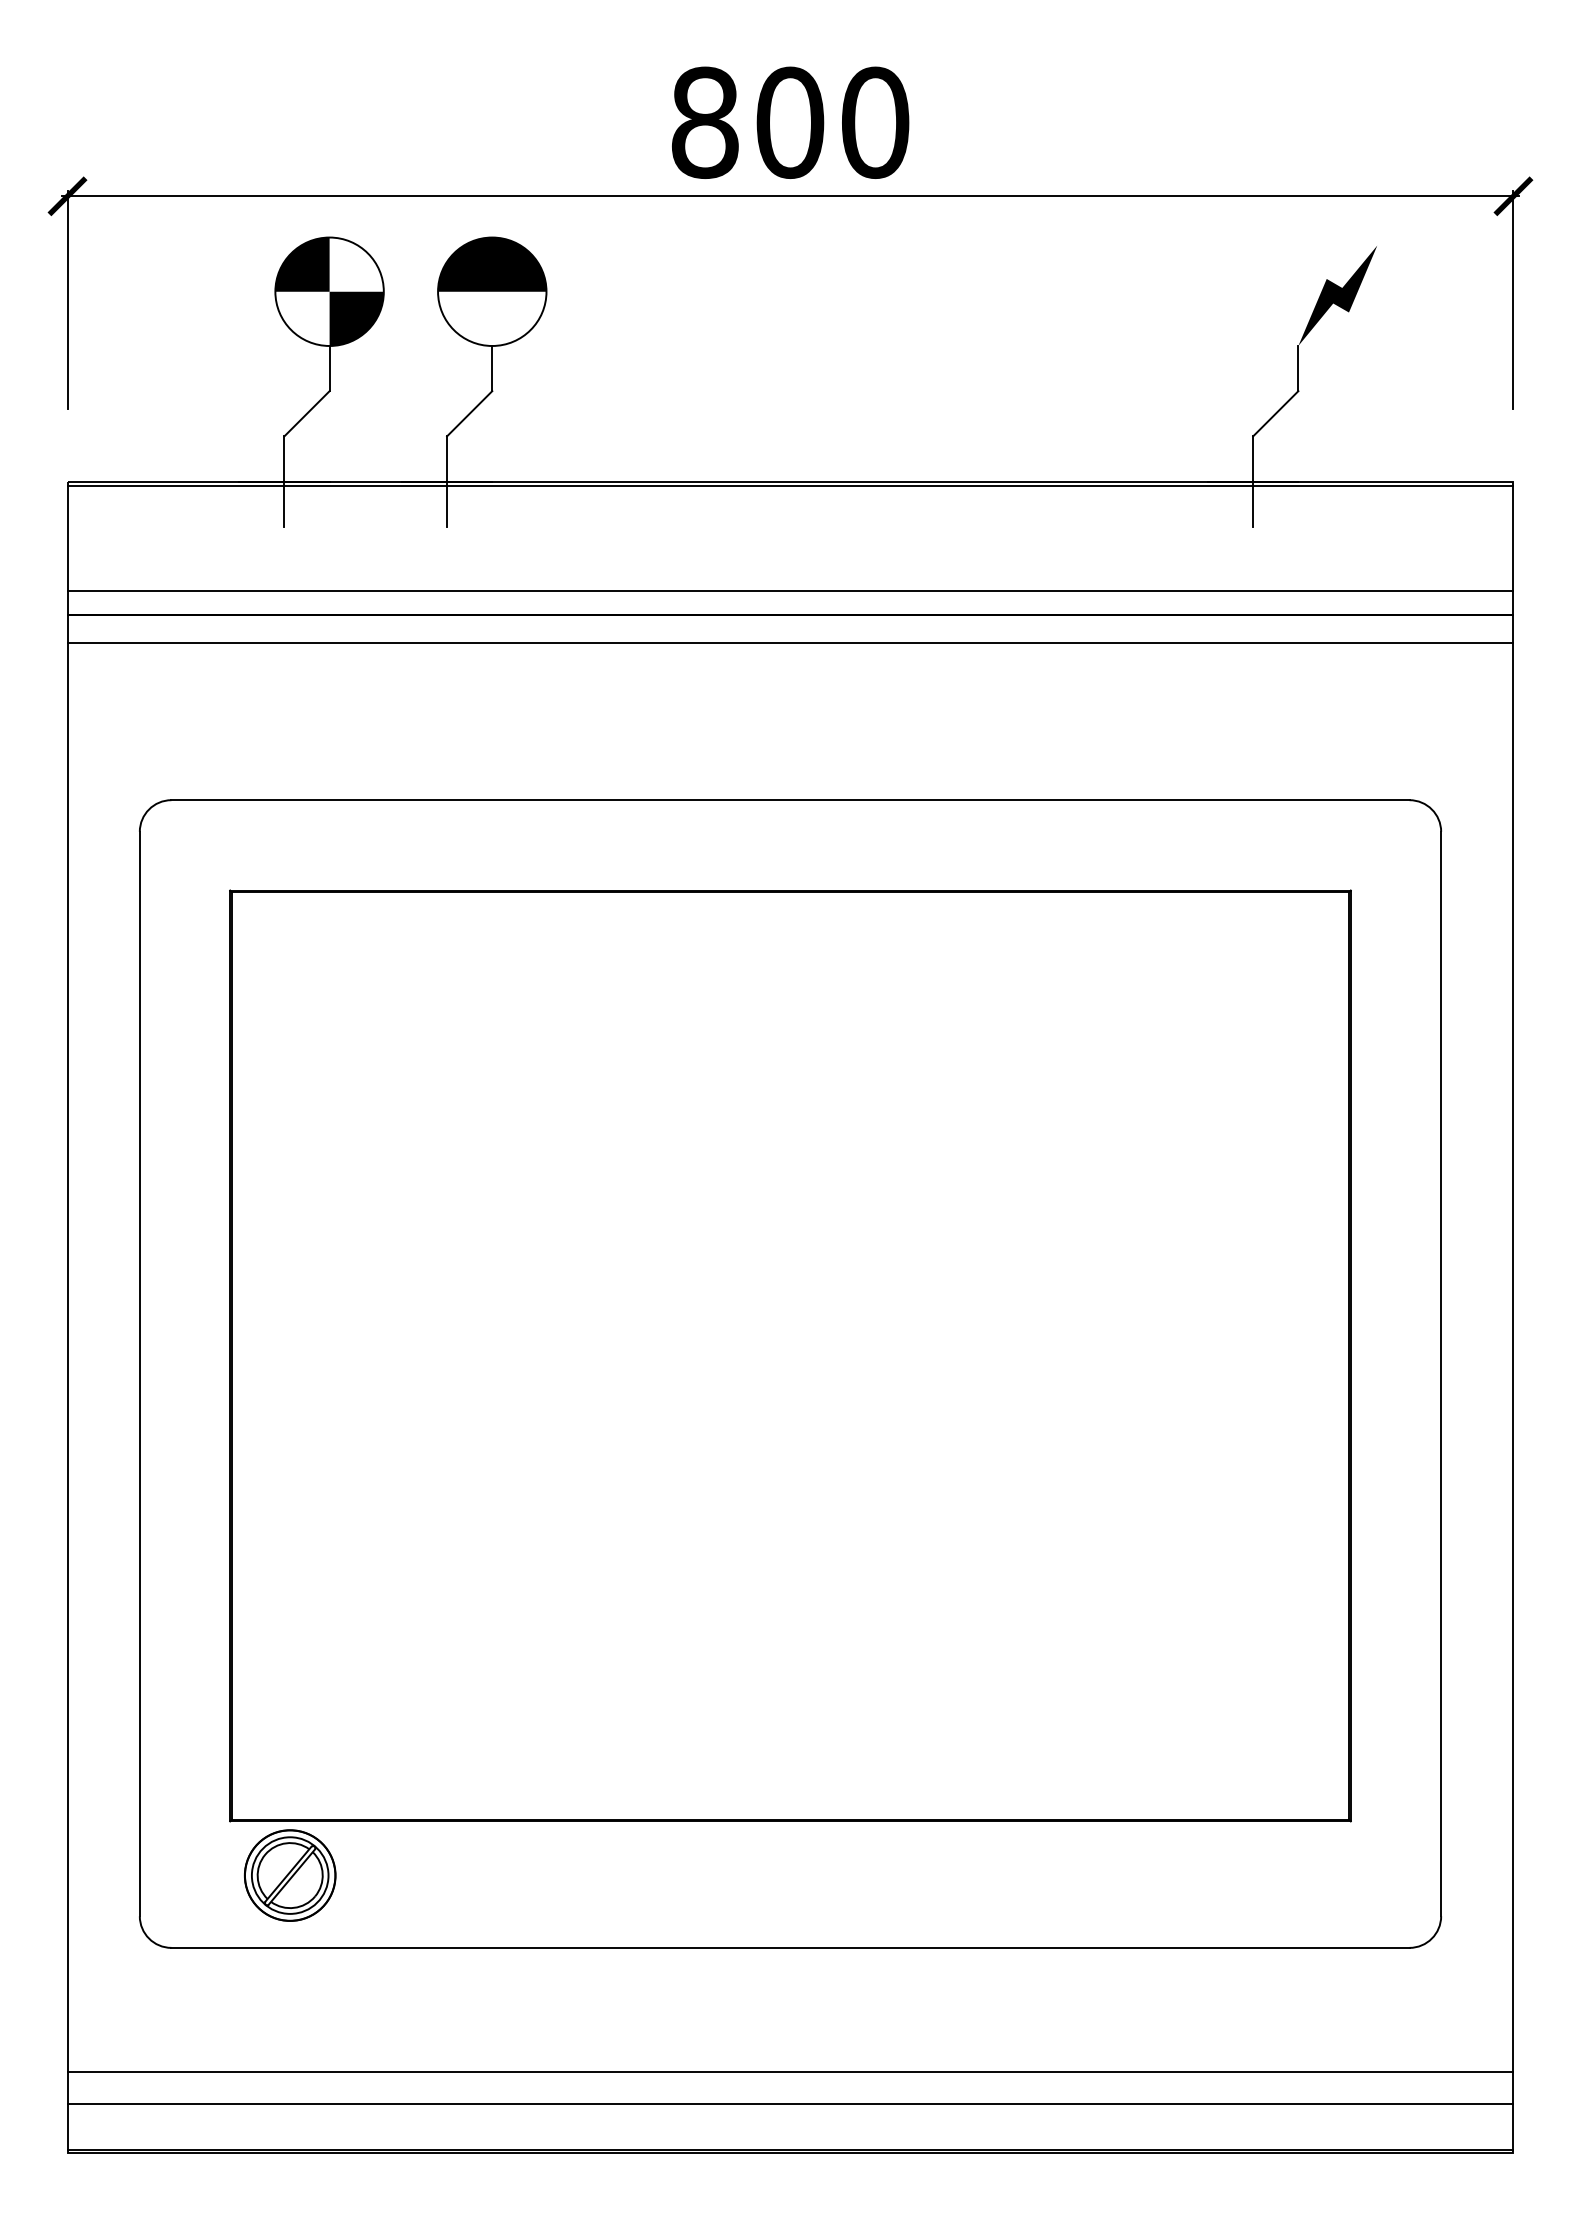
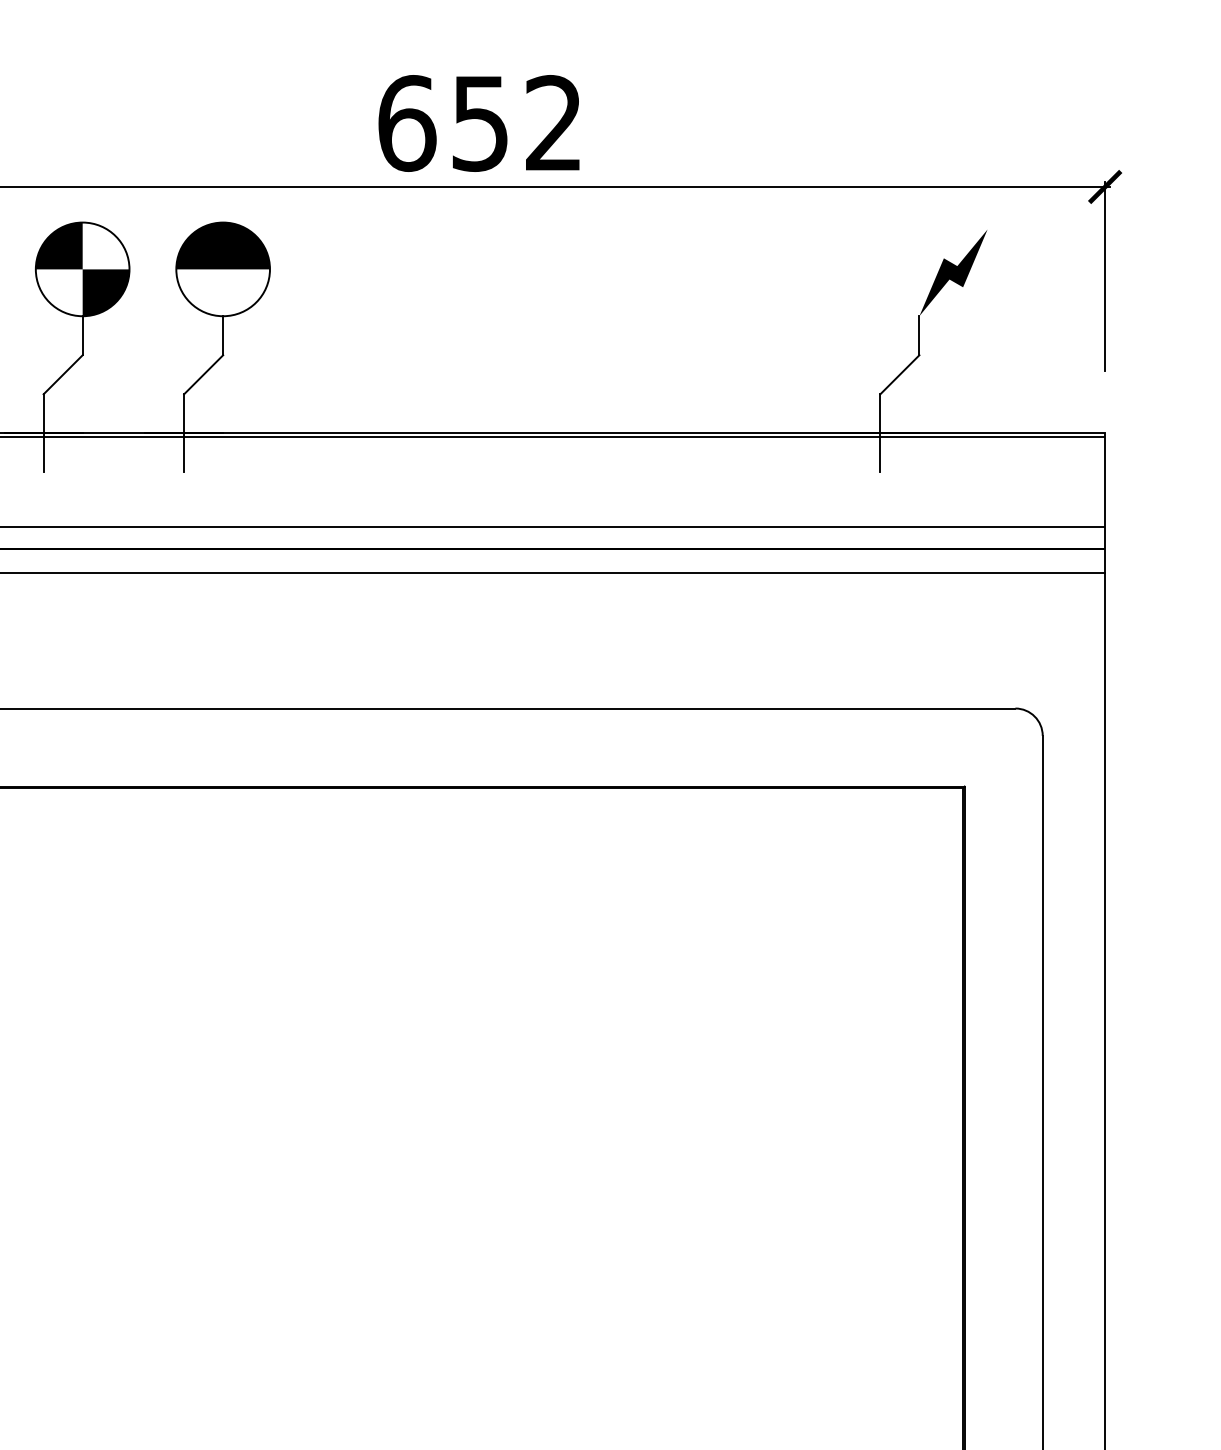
text: (790, 122) -> (480, 123), 800 -> 652

